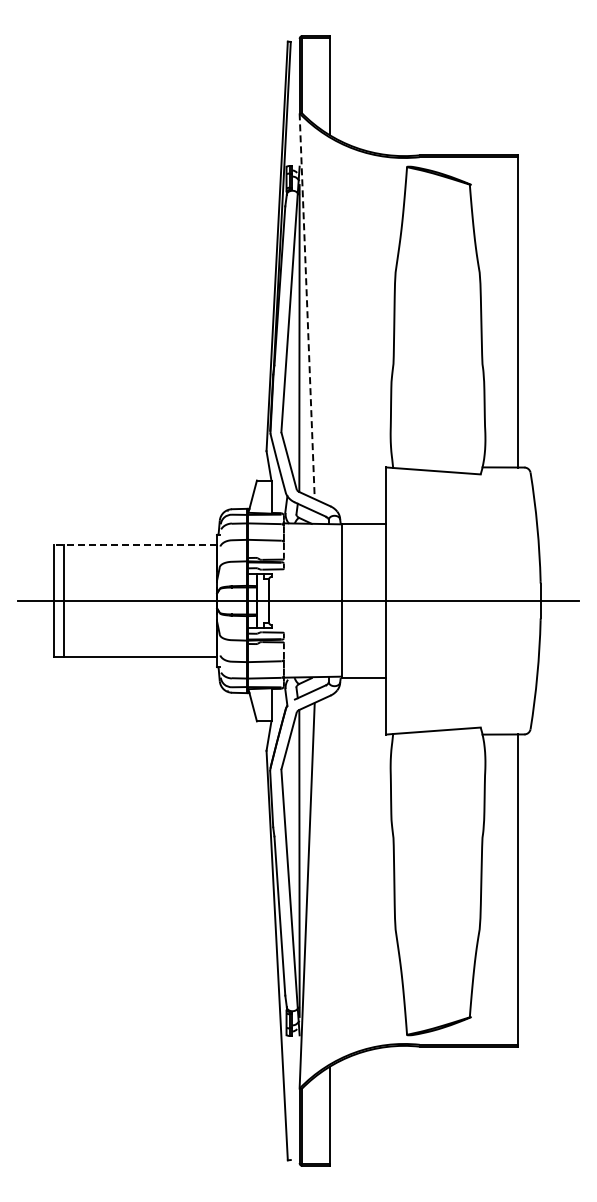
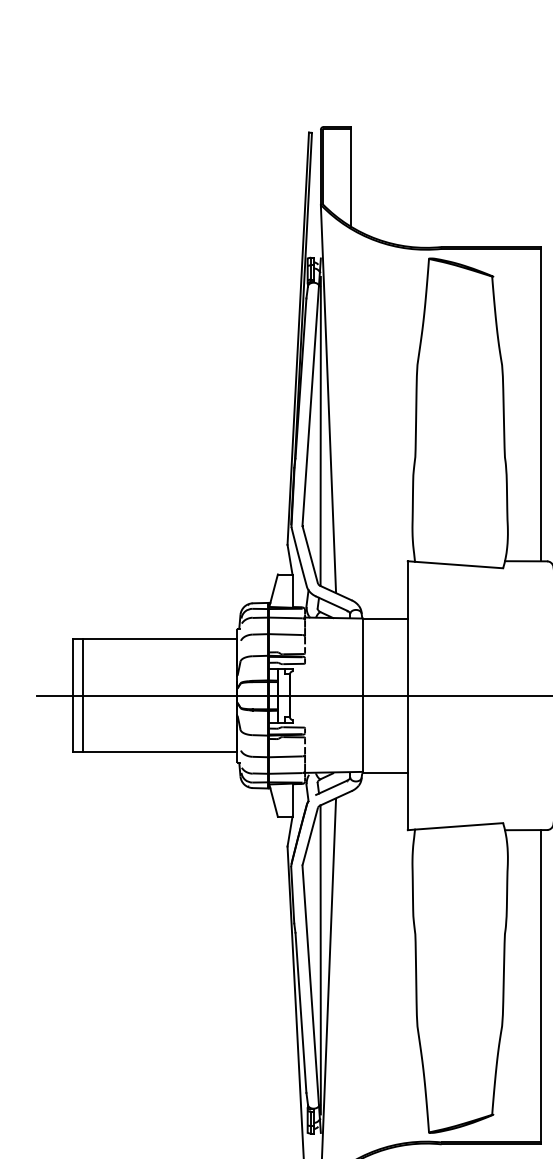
line: (307, 305) -> (328, 398), dashed -> solid
line: (135, 544) -> (155, 638), dashed -> solid

